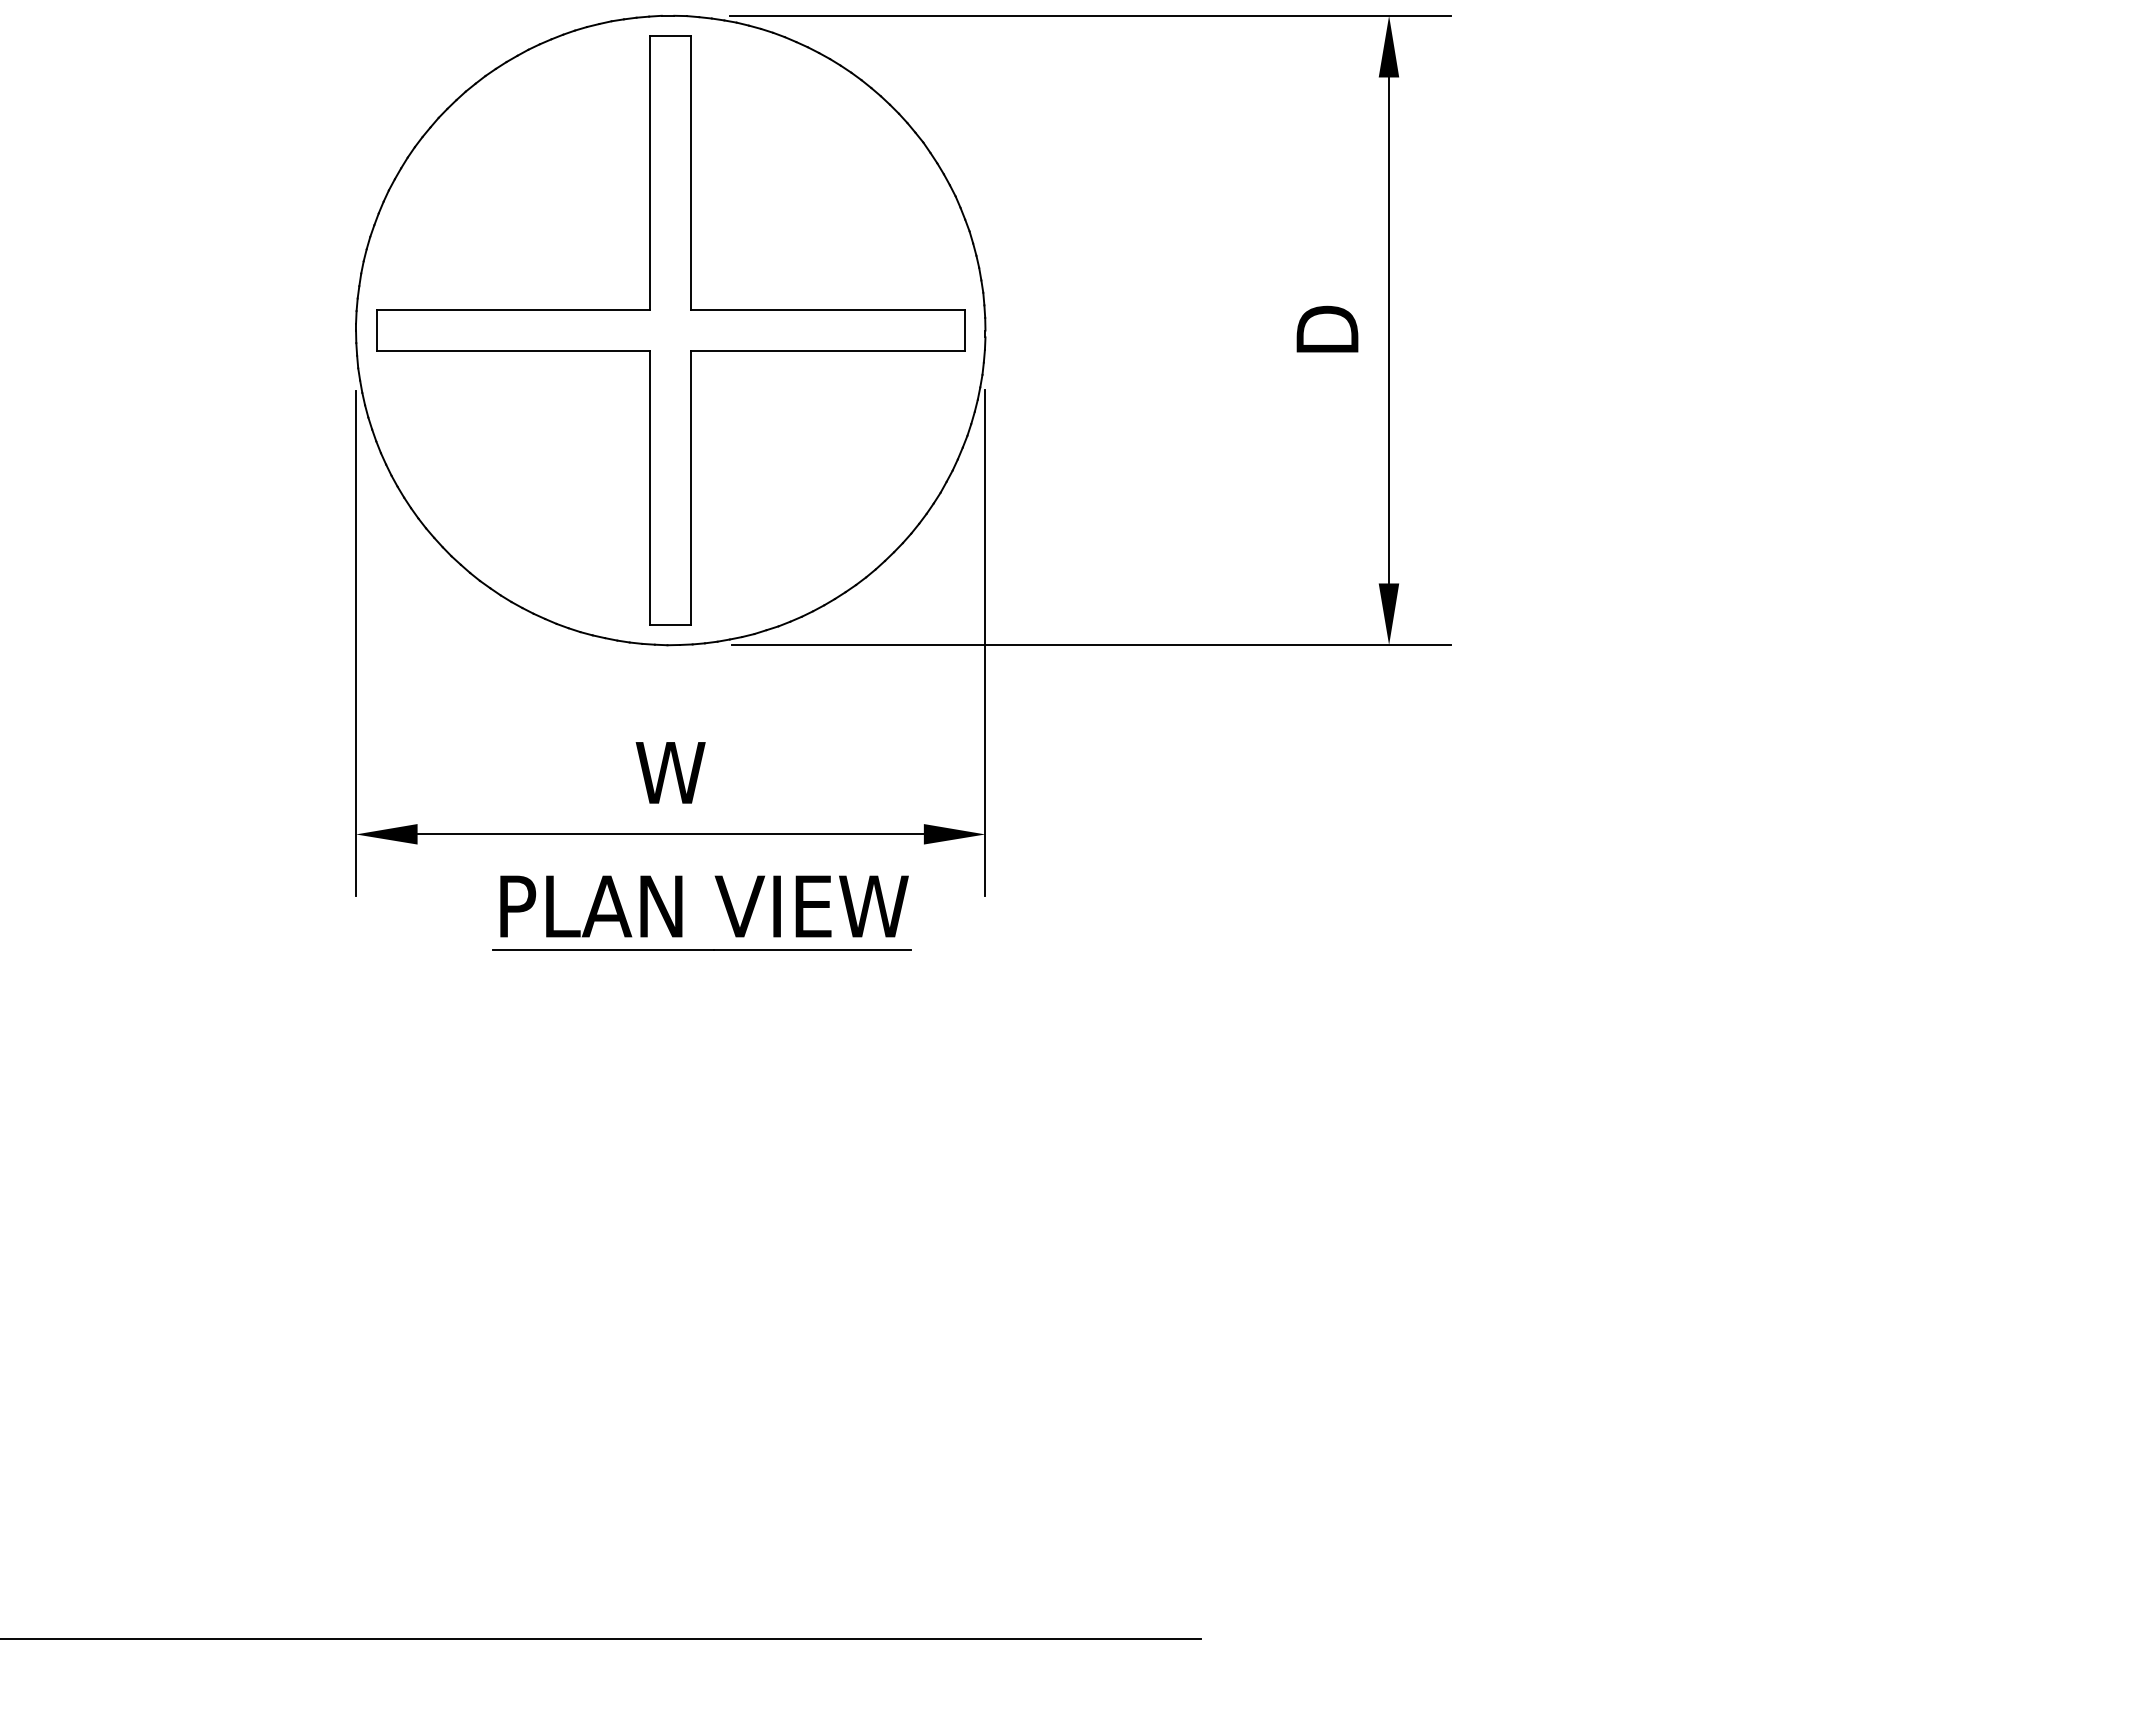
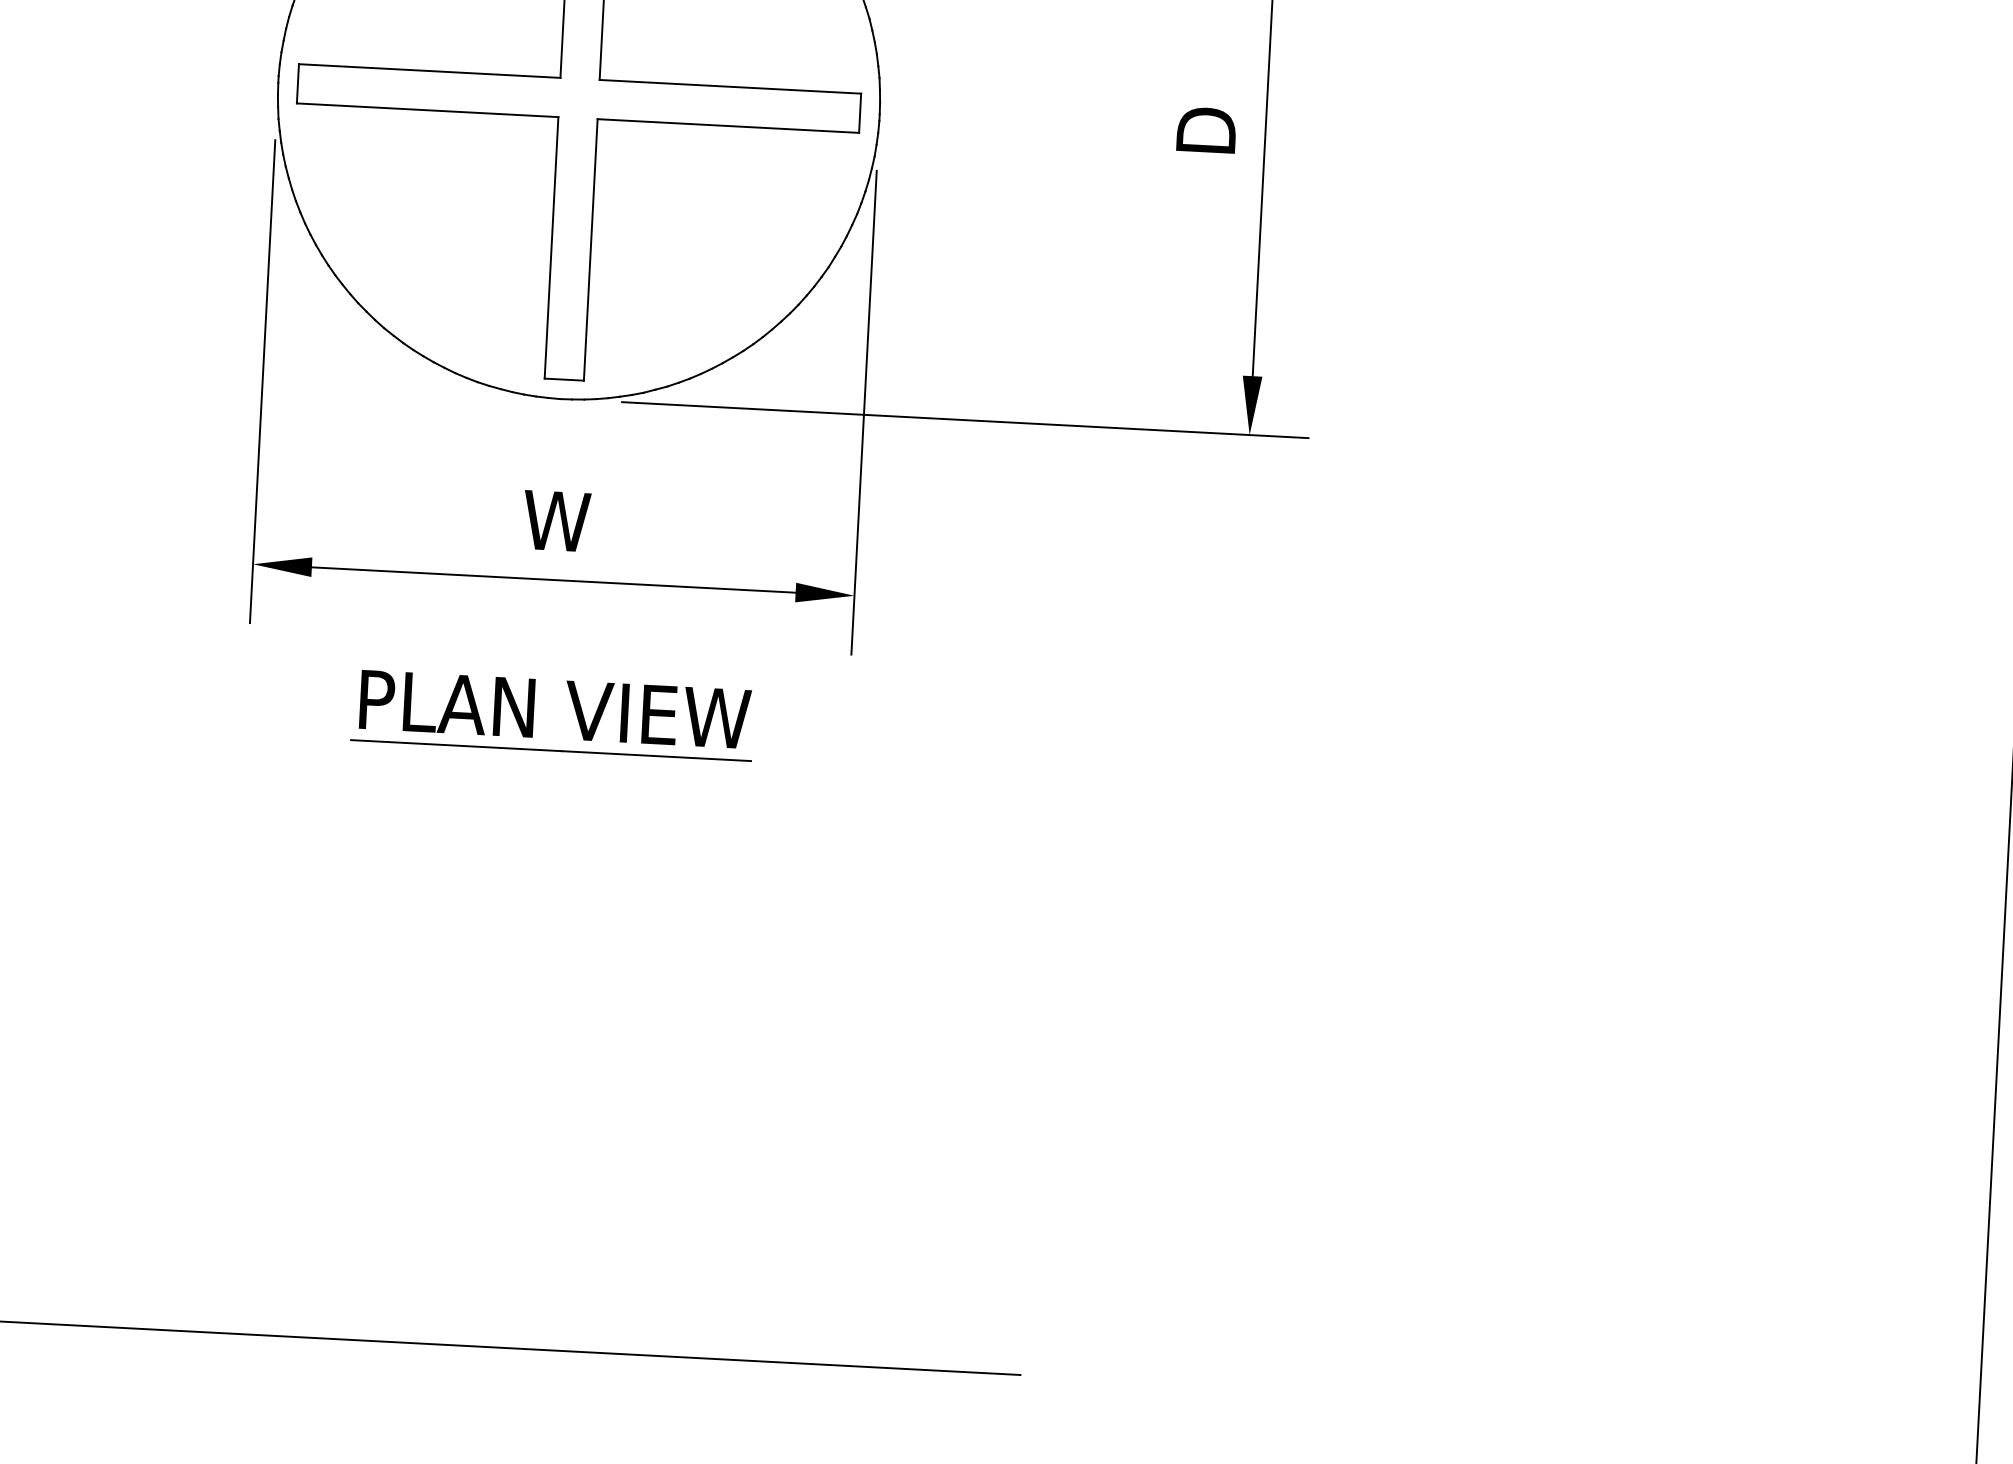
part: (682, 912) -> (534, 714), moved

